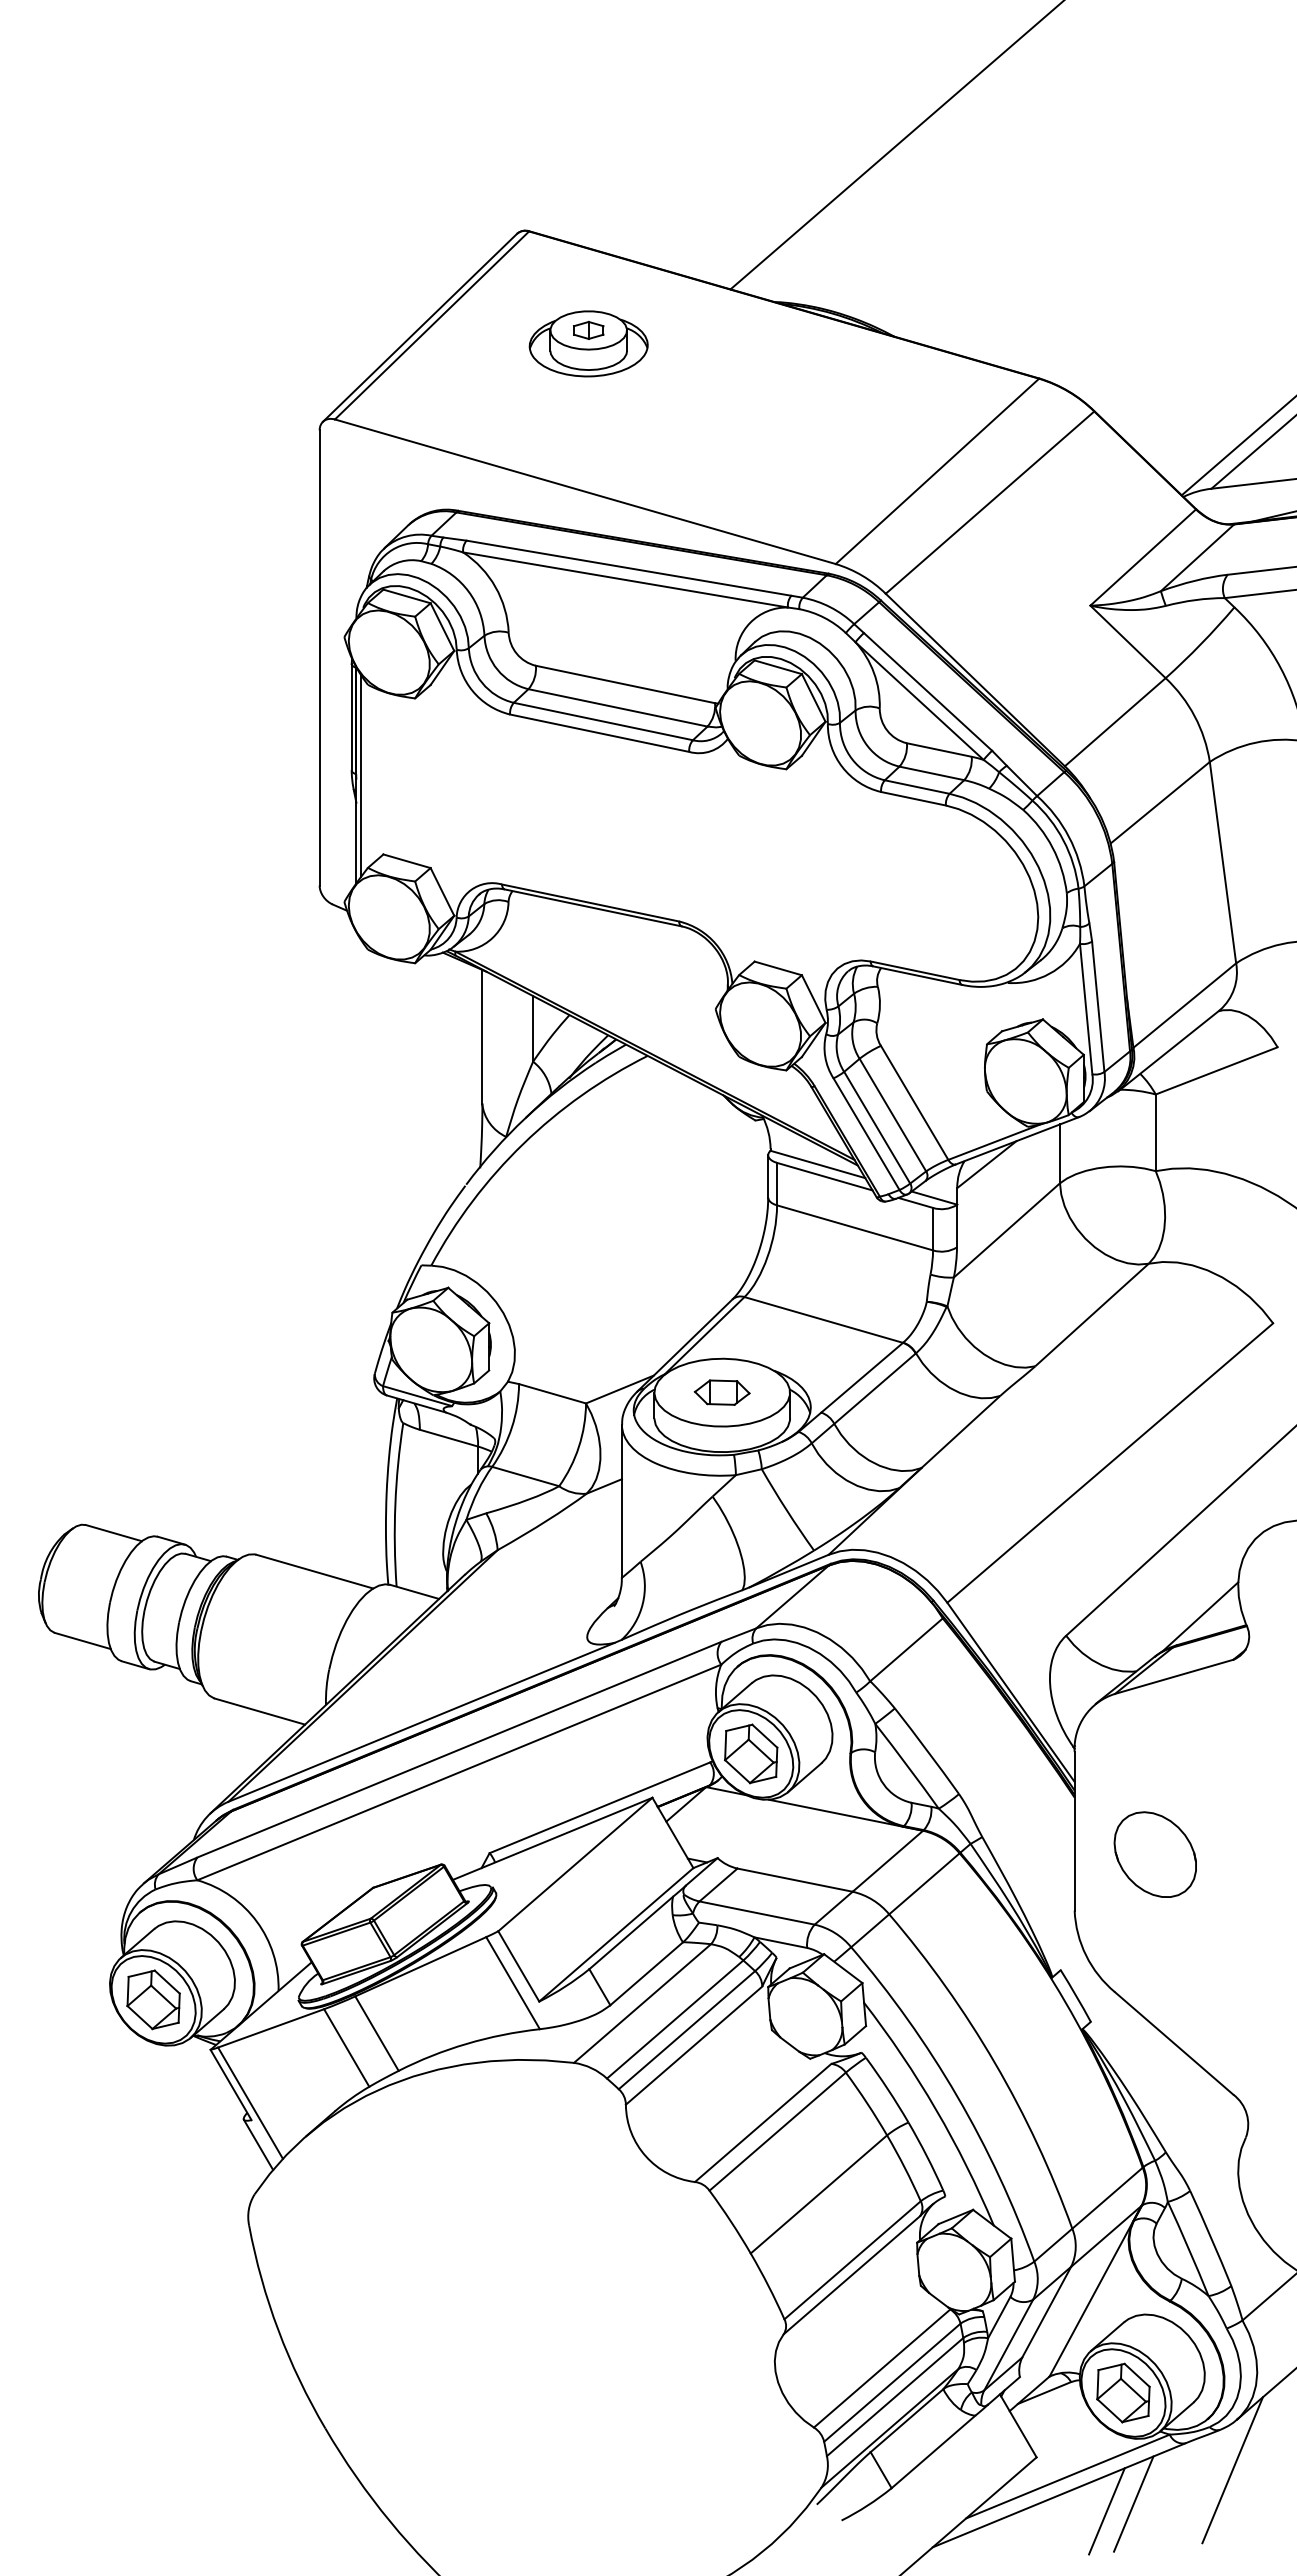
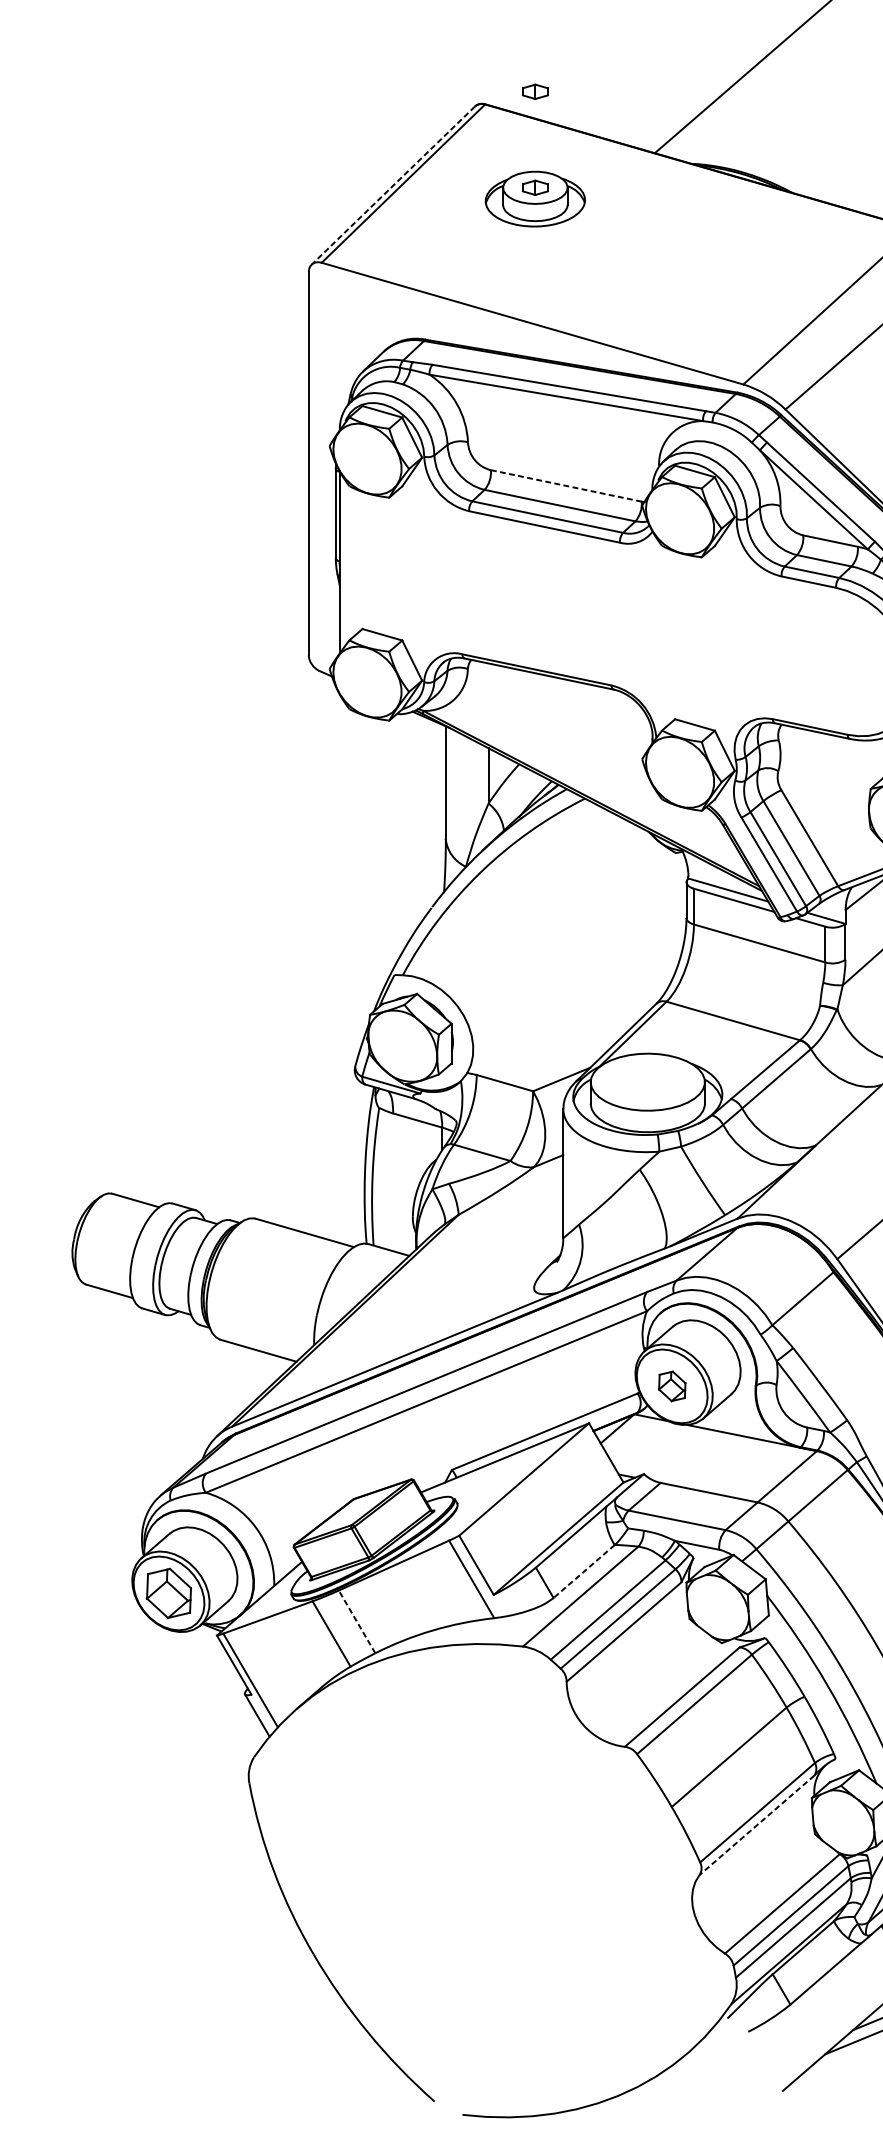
part: (588, 215) -> (535, 91), added
line: (419, 328) -> (392, 186), solid -> dashed
line: (625, 684) -> (566, 485), solid -> dashed
line: (360, 775) -> (343, 562), removed
part: (721, 1392) -> (647, 1082), removed
part: (751, 1753) -> (672, 1386), size x0.6
line: (646, 1974) -> (584, 1572), solid -> dashed
line: (376, 2033) -> (356, 1621), solid -> dashed
line: (851, 2275) -> (756, 1825), solid -> dashed

